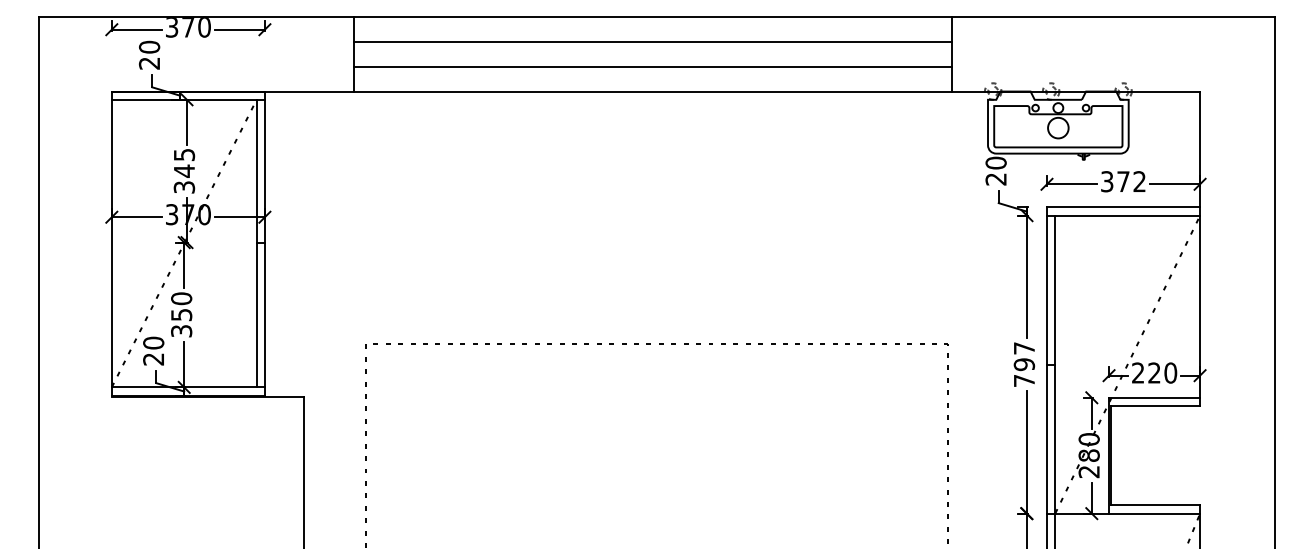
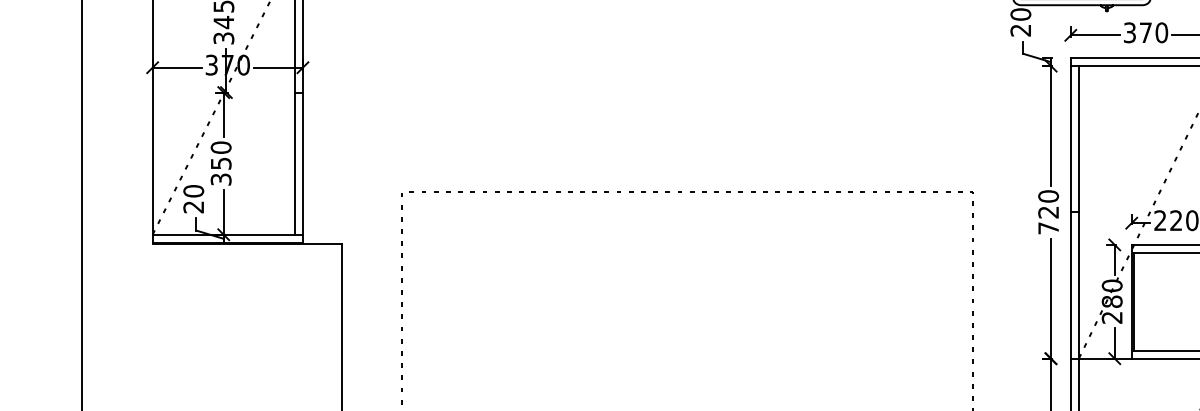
text: (1139, 181) -> (1161, 32), 372 -> 370
text: (1024, 356) -> (1048, 204), 797 -> 720

